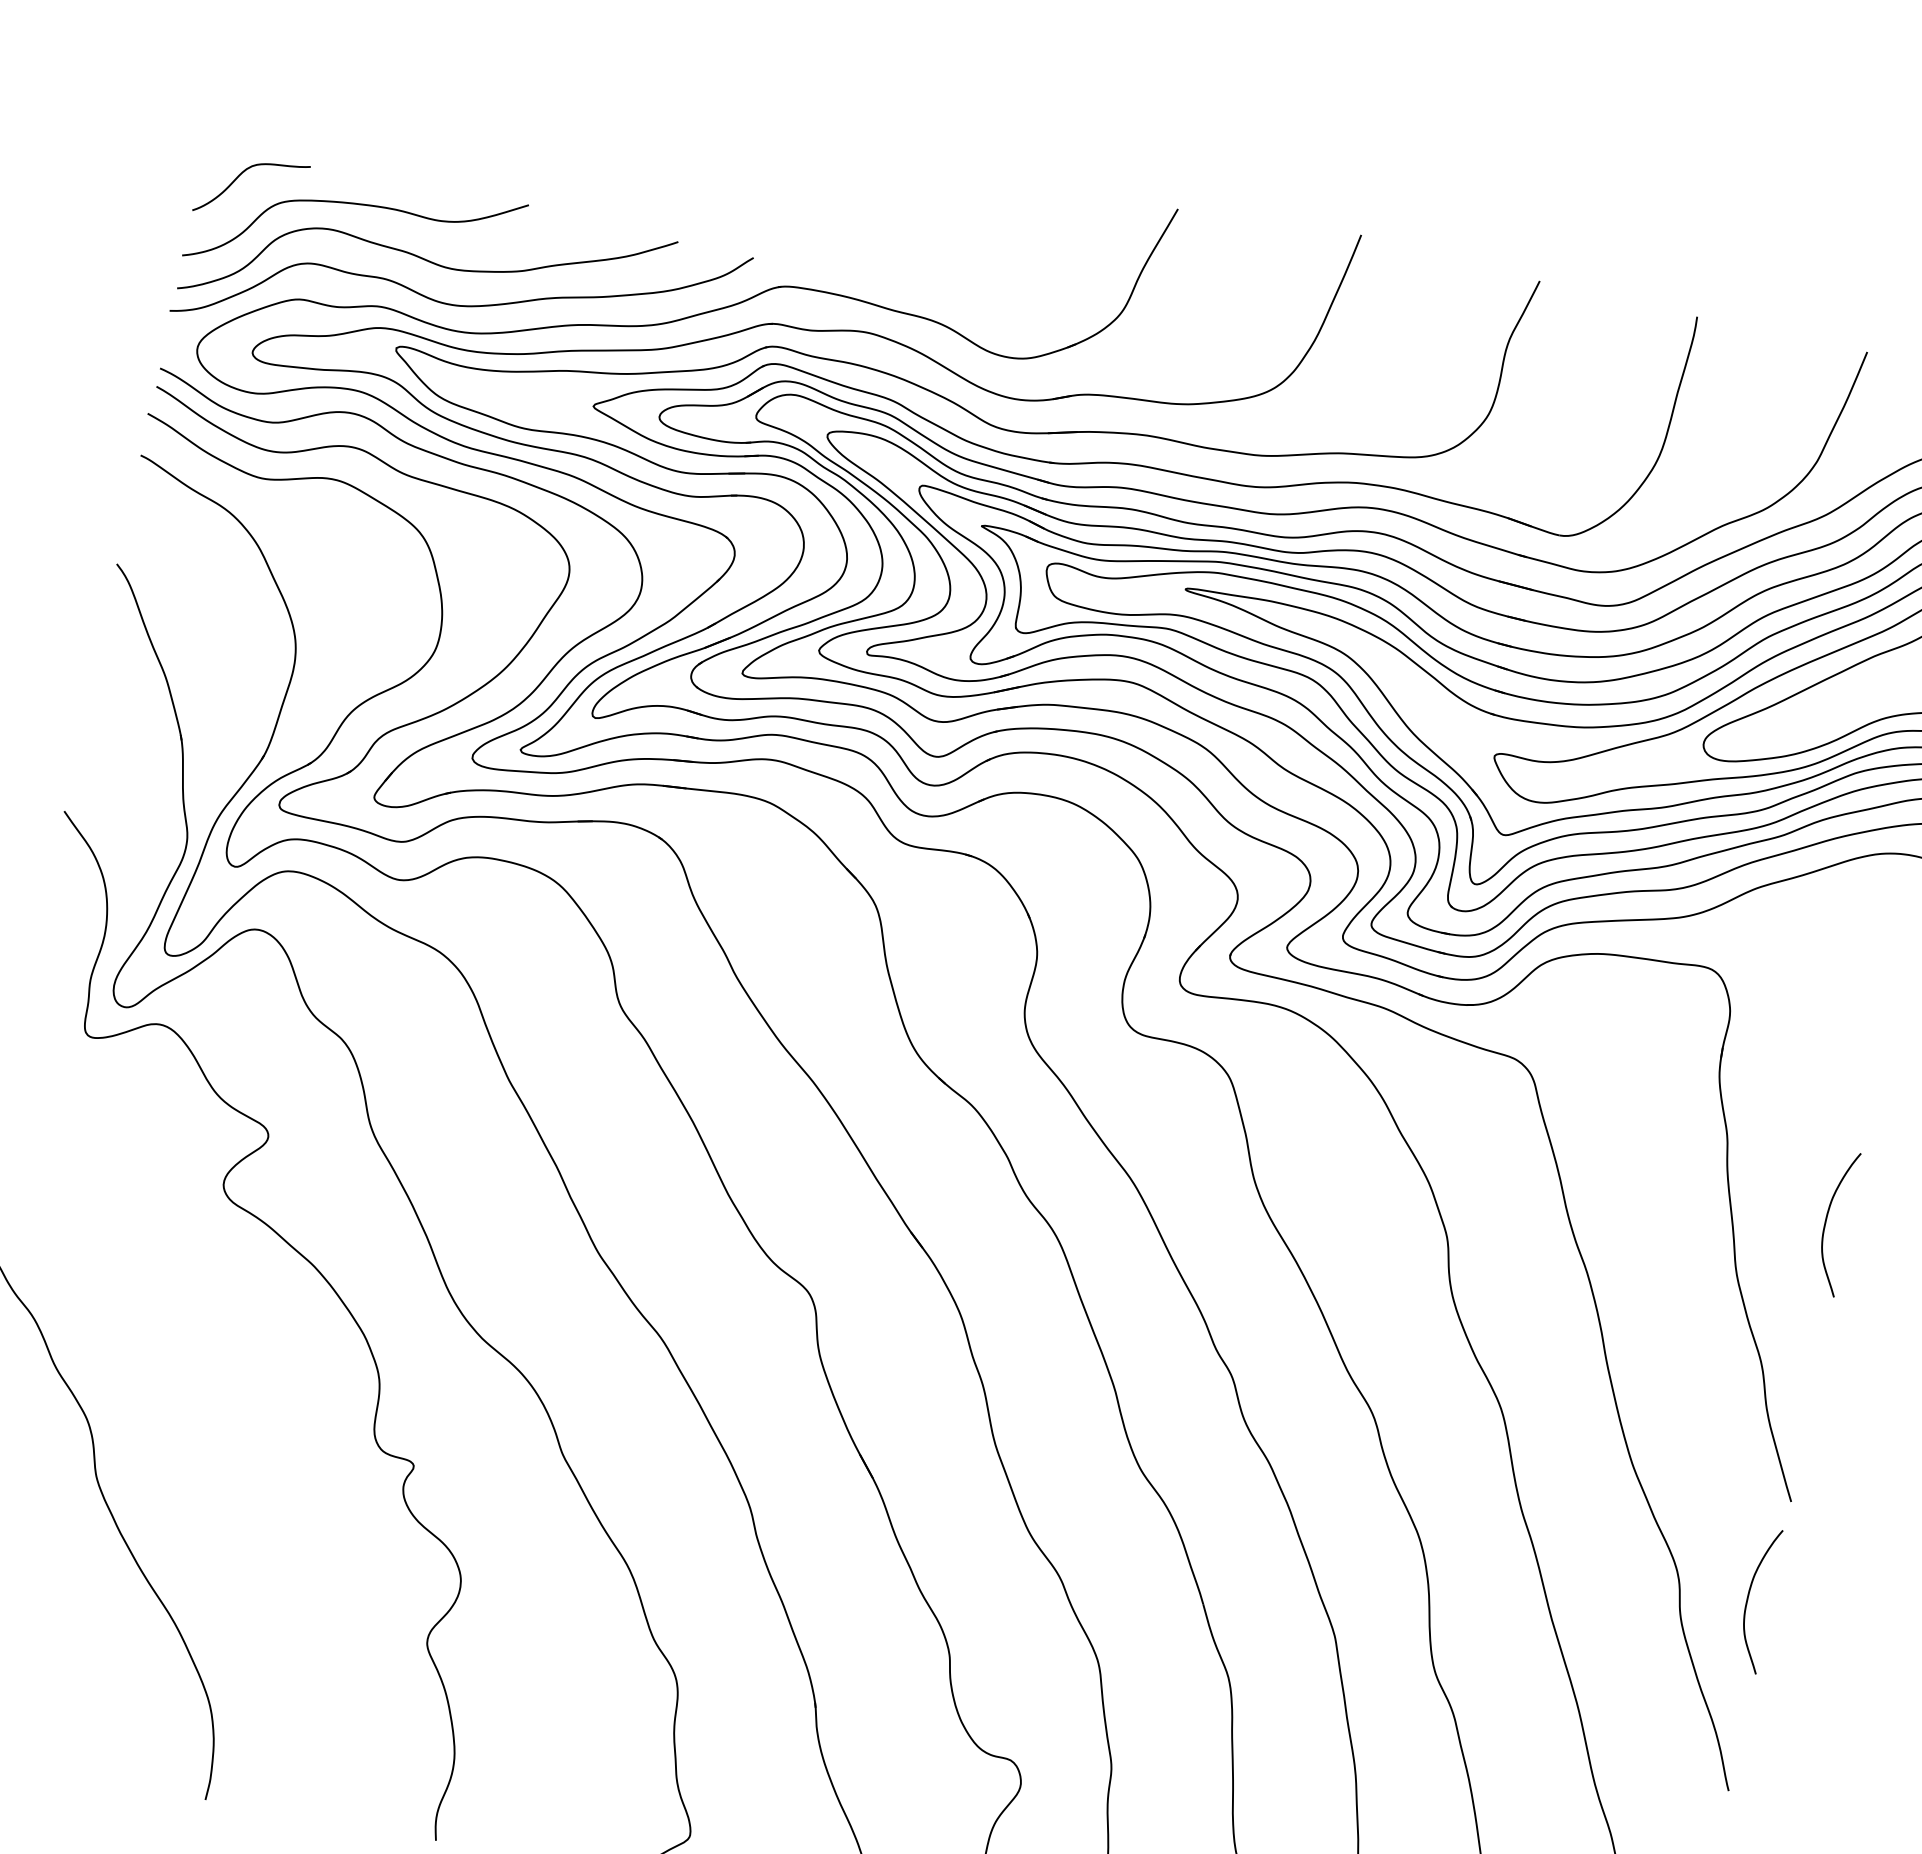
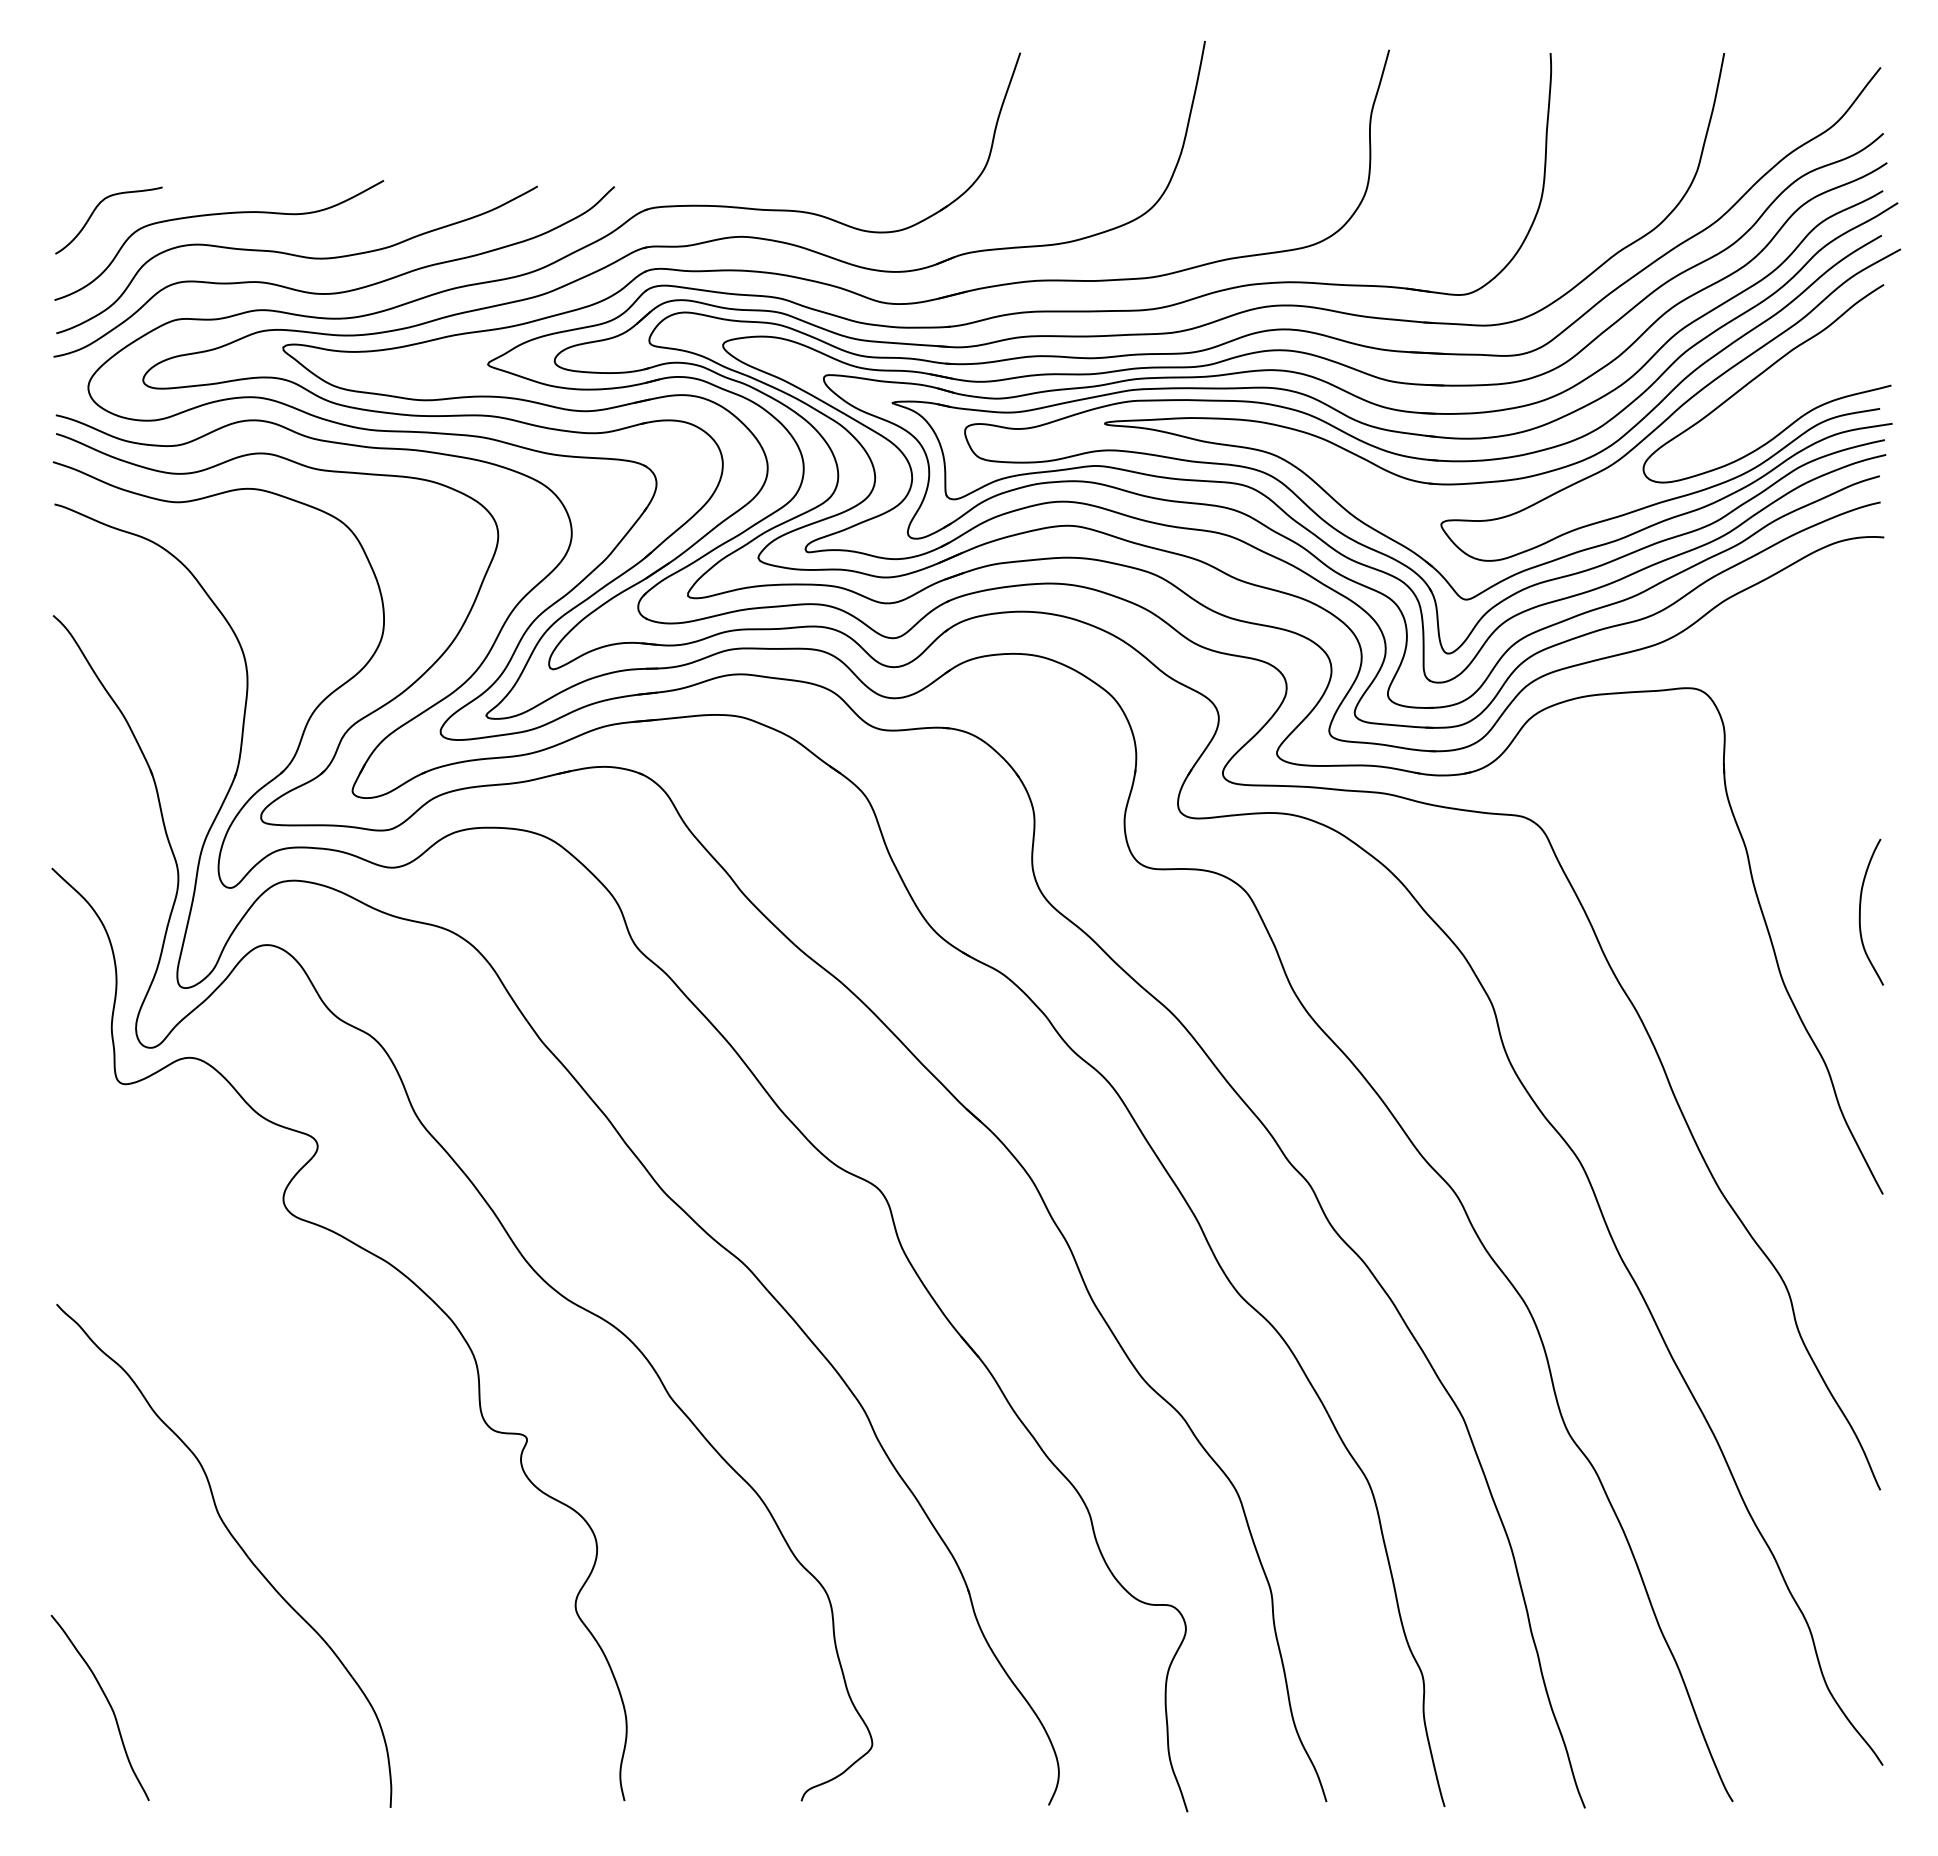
curve: (1748, 1597) -> (1860, 1296), removed

